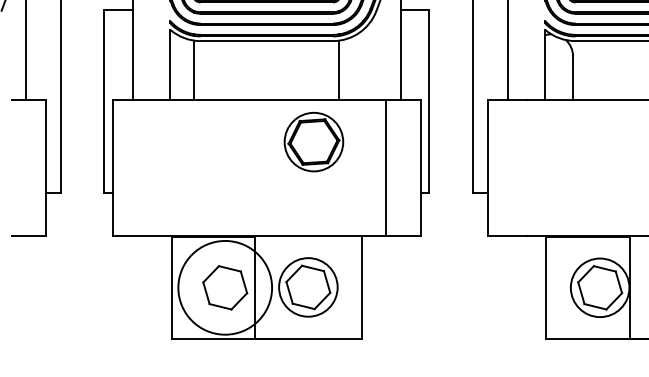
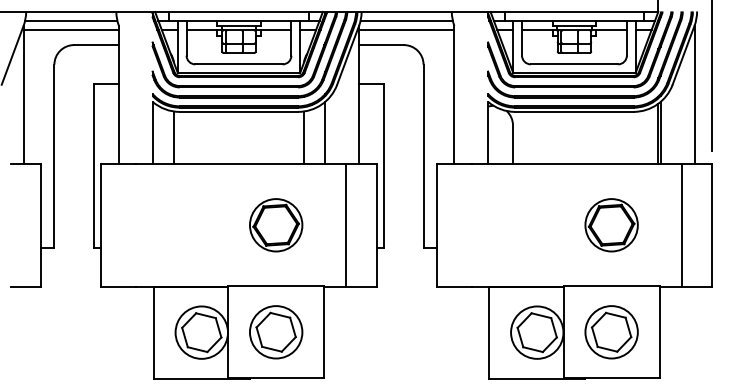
line: (363, 64) -> (325, 132), added
part: (314, 142) -> (276, 225), moved
circle: (224, 287) -> (201, 332), size x0.62

